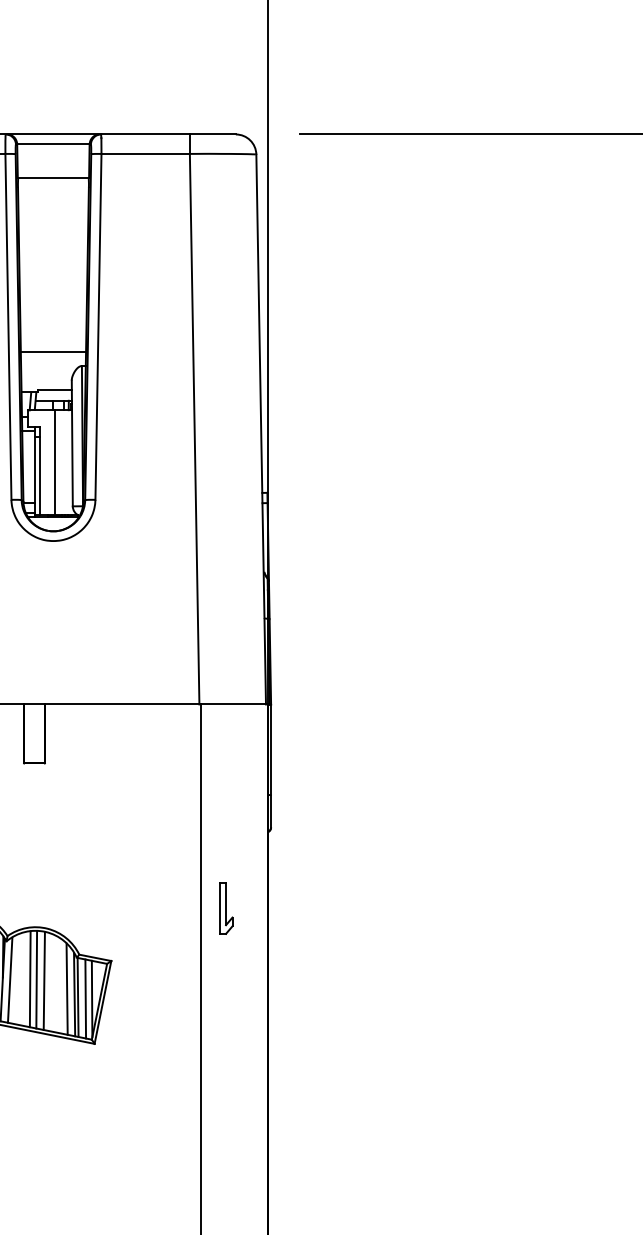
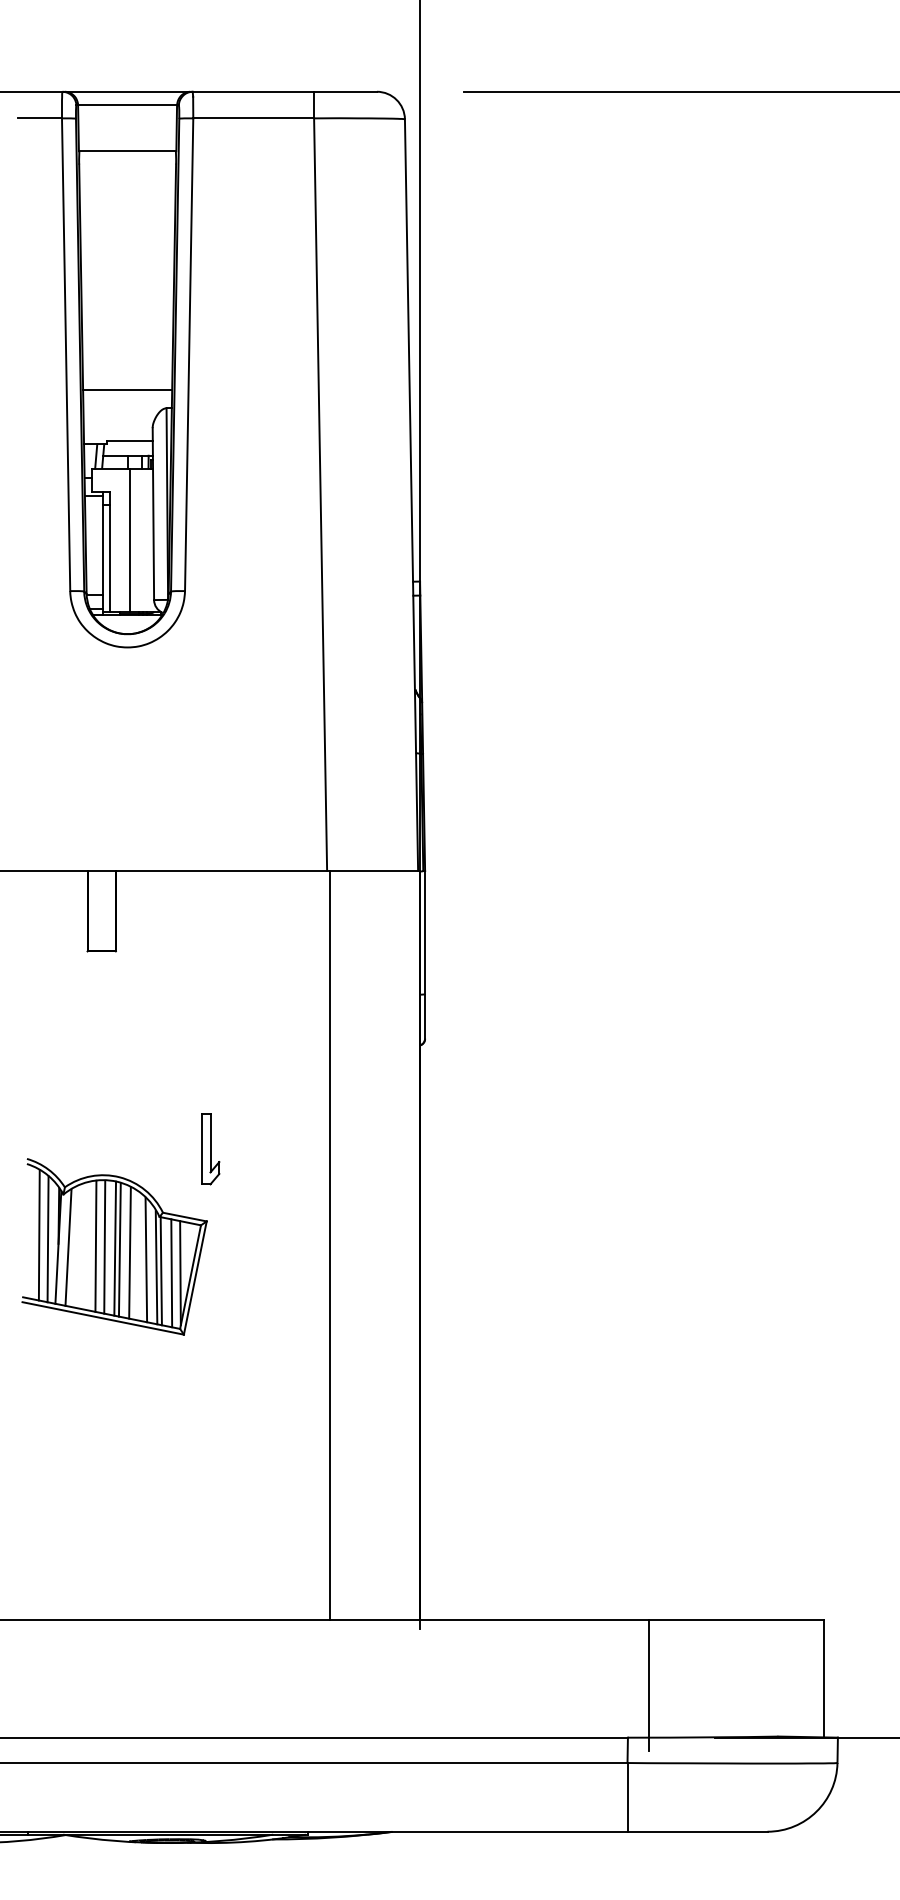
part: (226, 908) -> (210, 1149), moved
line: (47, 981) -> (119, 1249), added
line: (54, 983) -> (129, 1252), added

